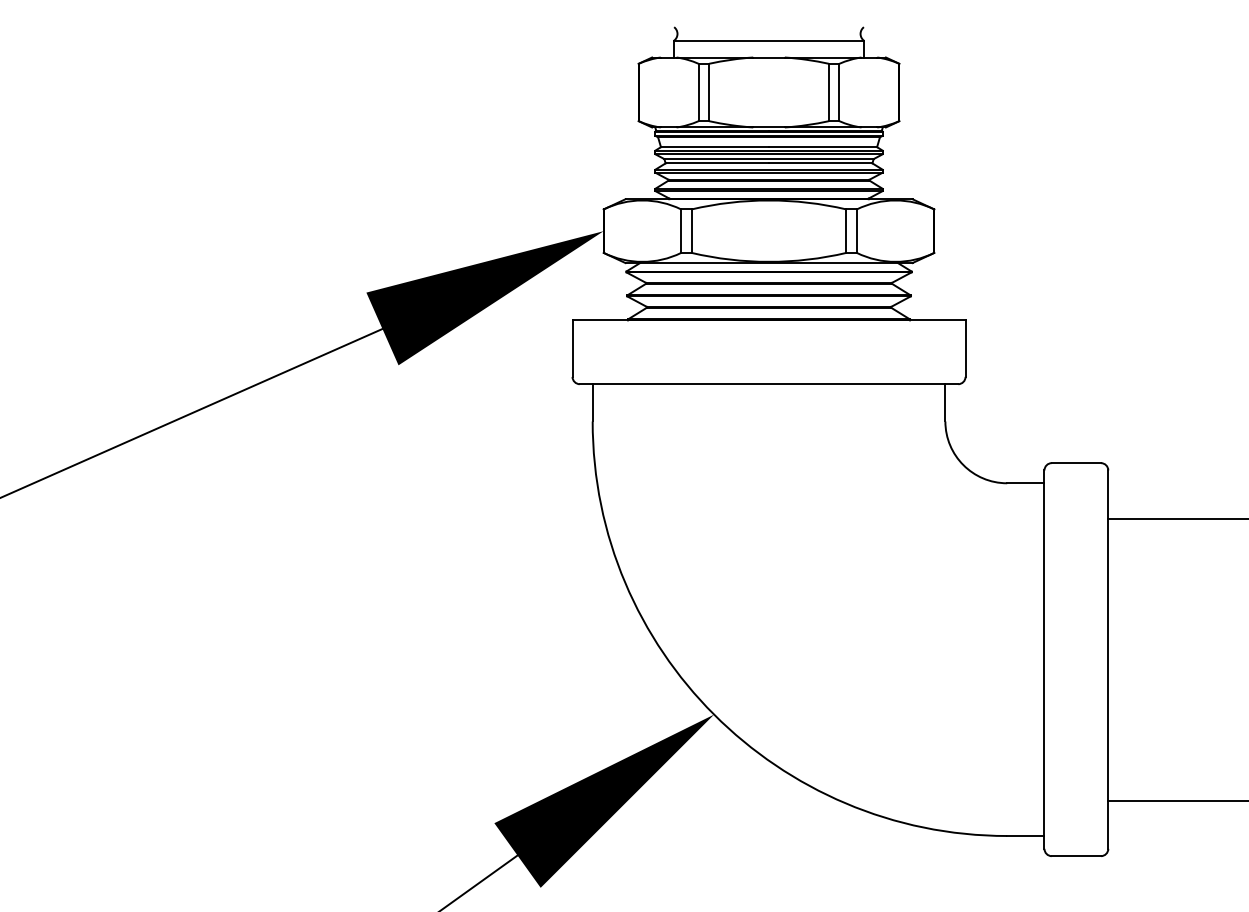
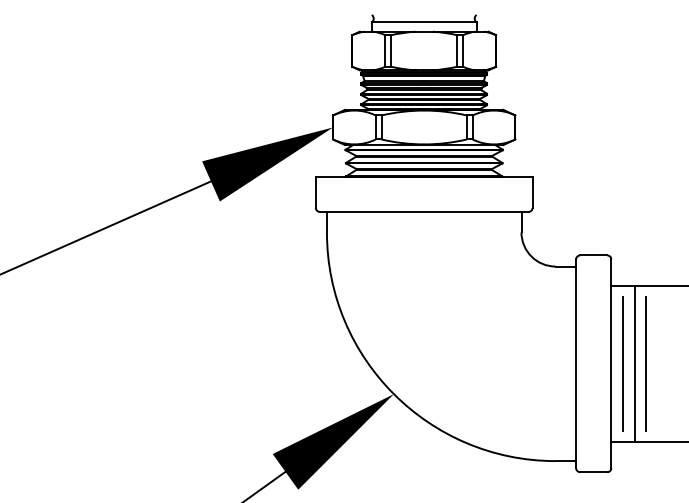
line: (1128, 659) -> (622, 363), added
line: (1150, 659) -> (634, 363), added
line: (1170, 659) -> (645, 363), added

